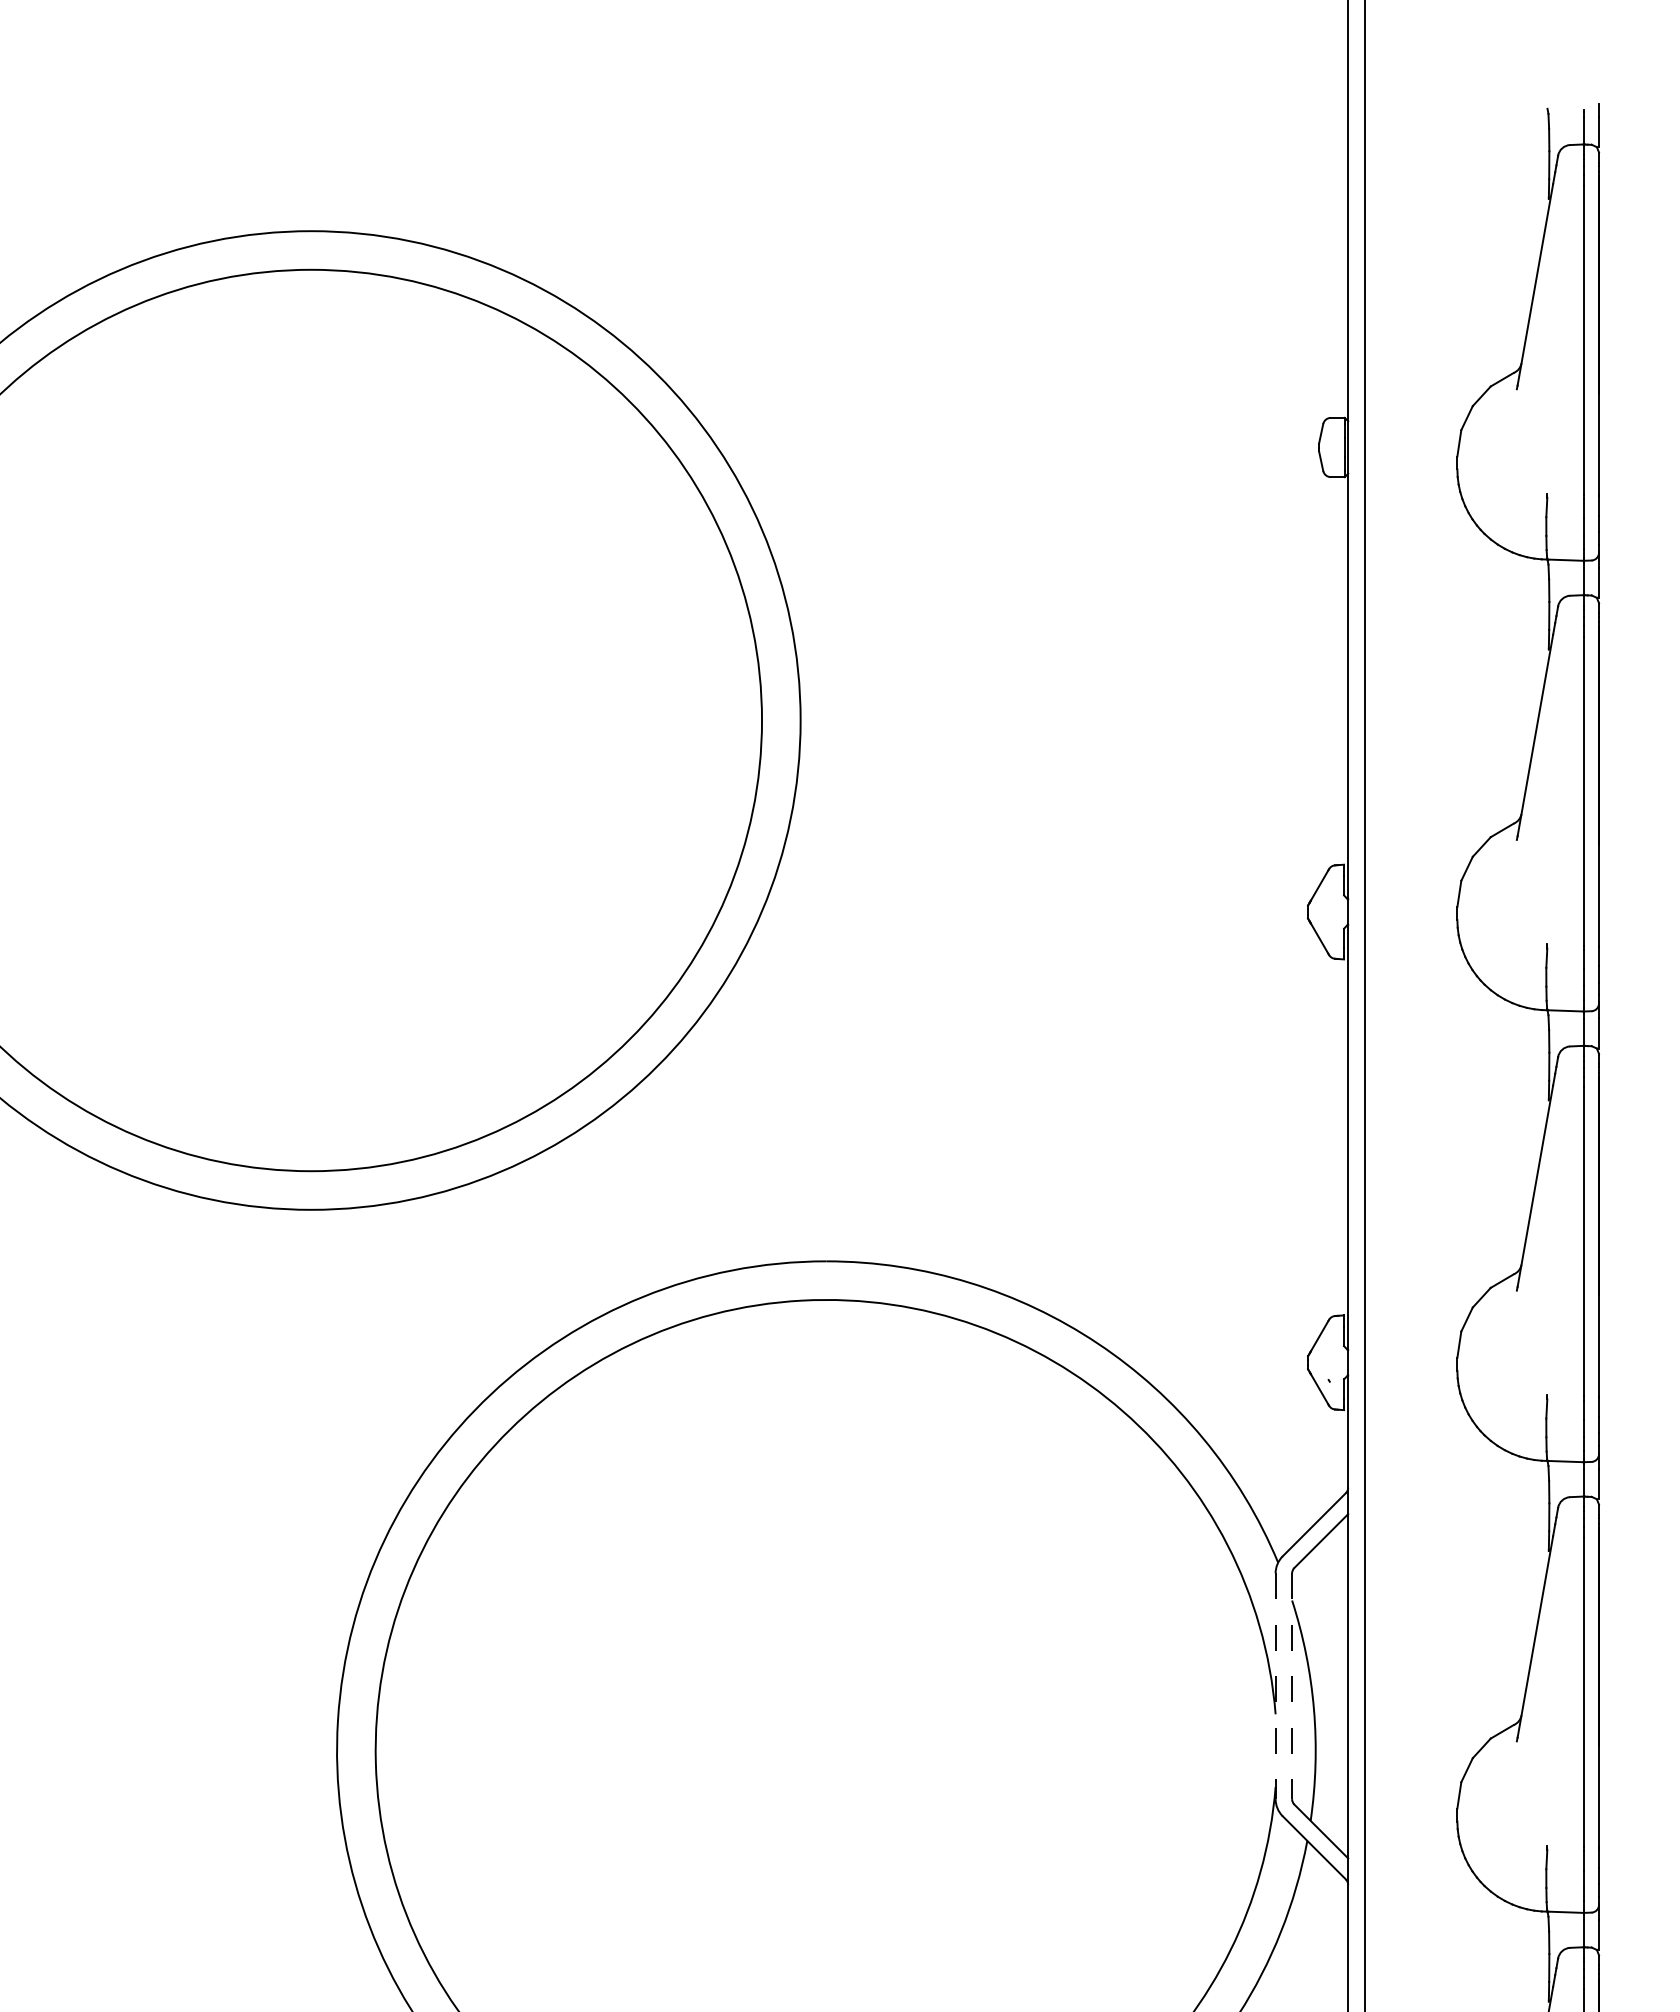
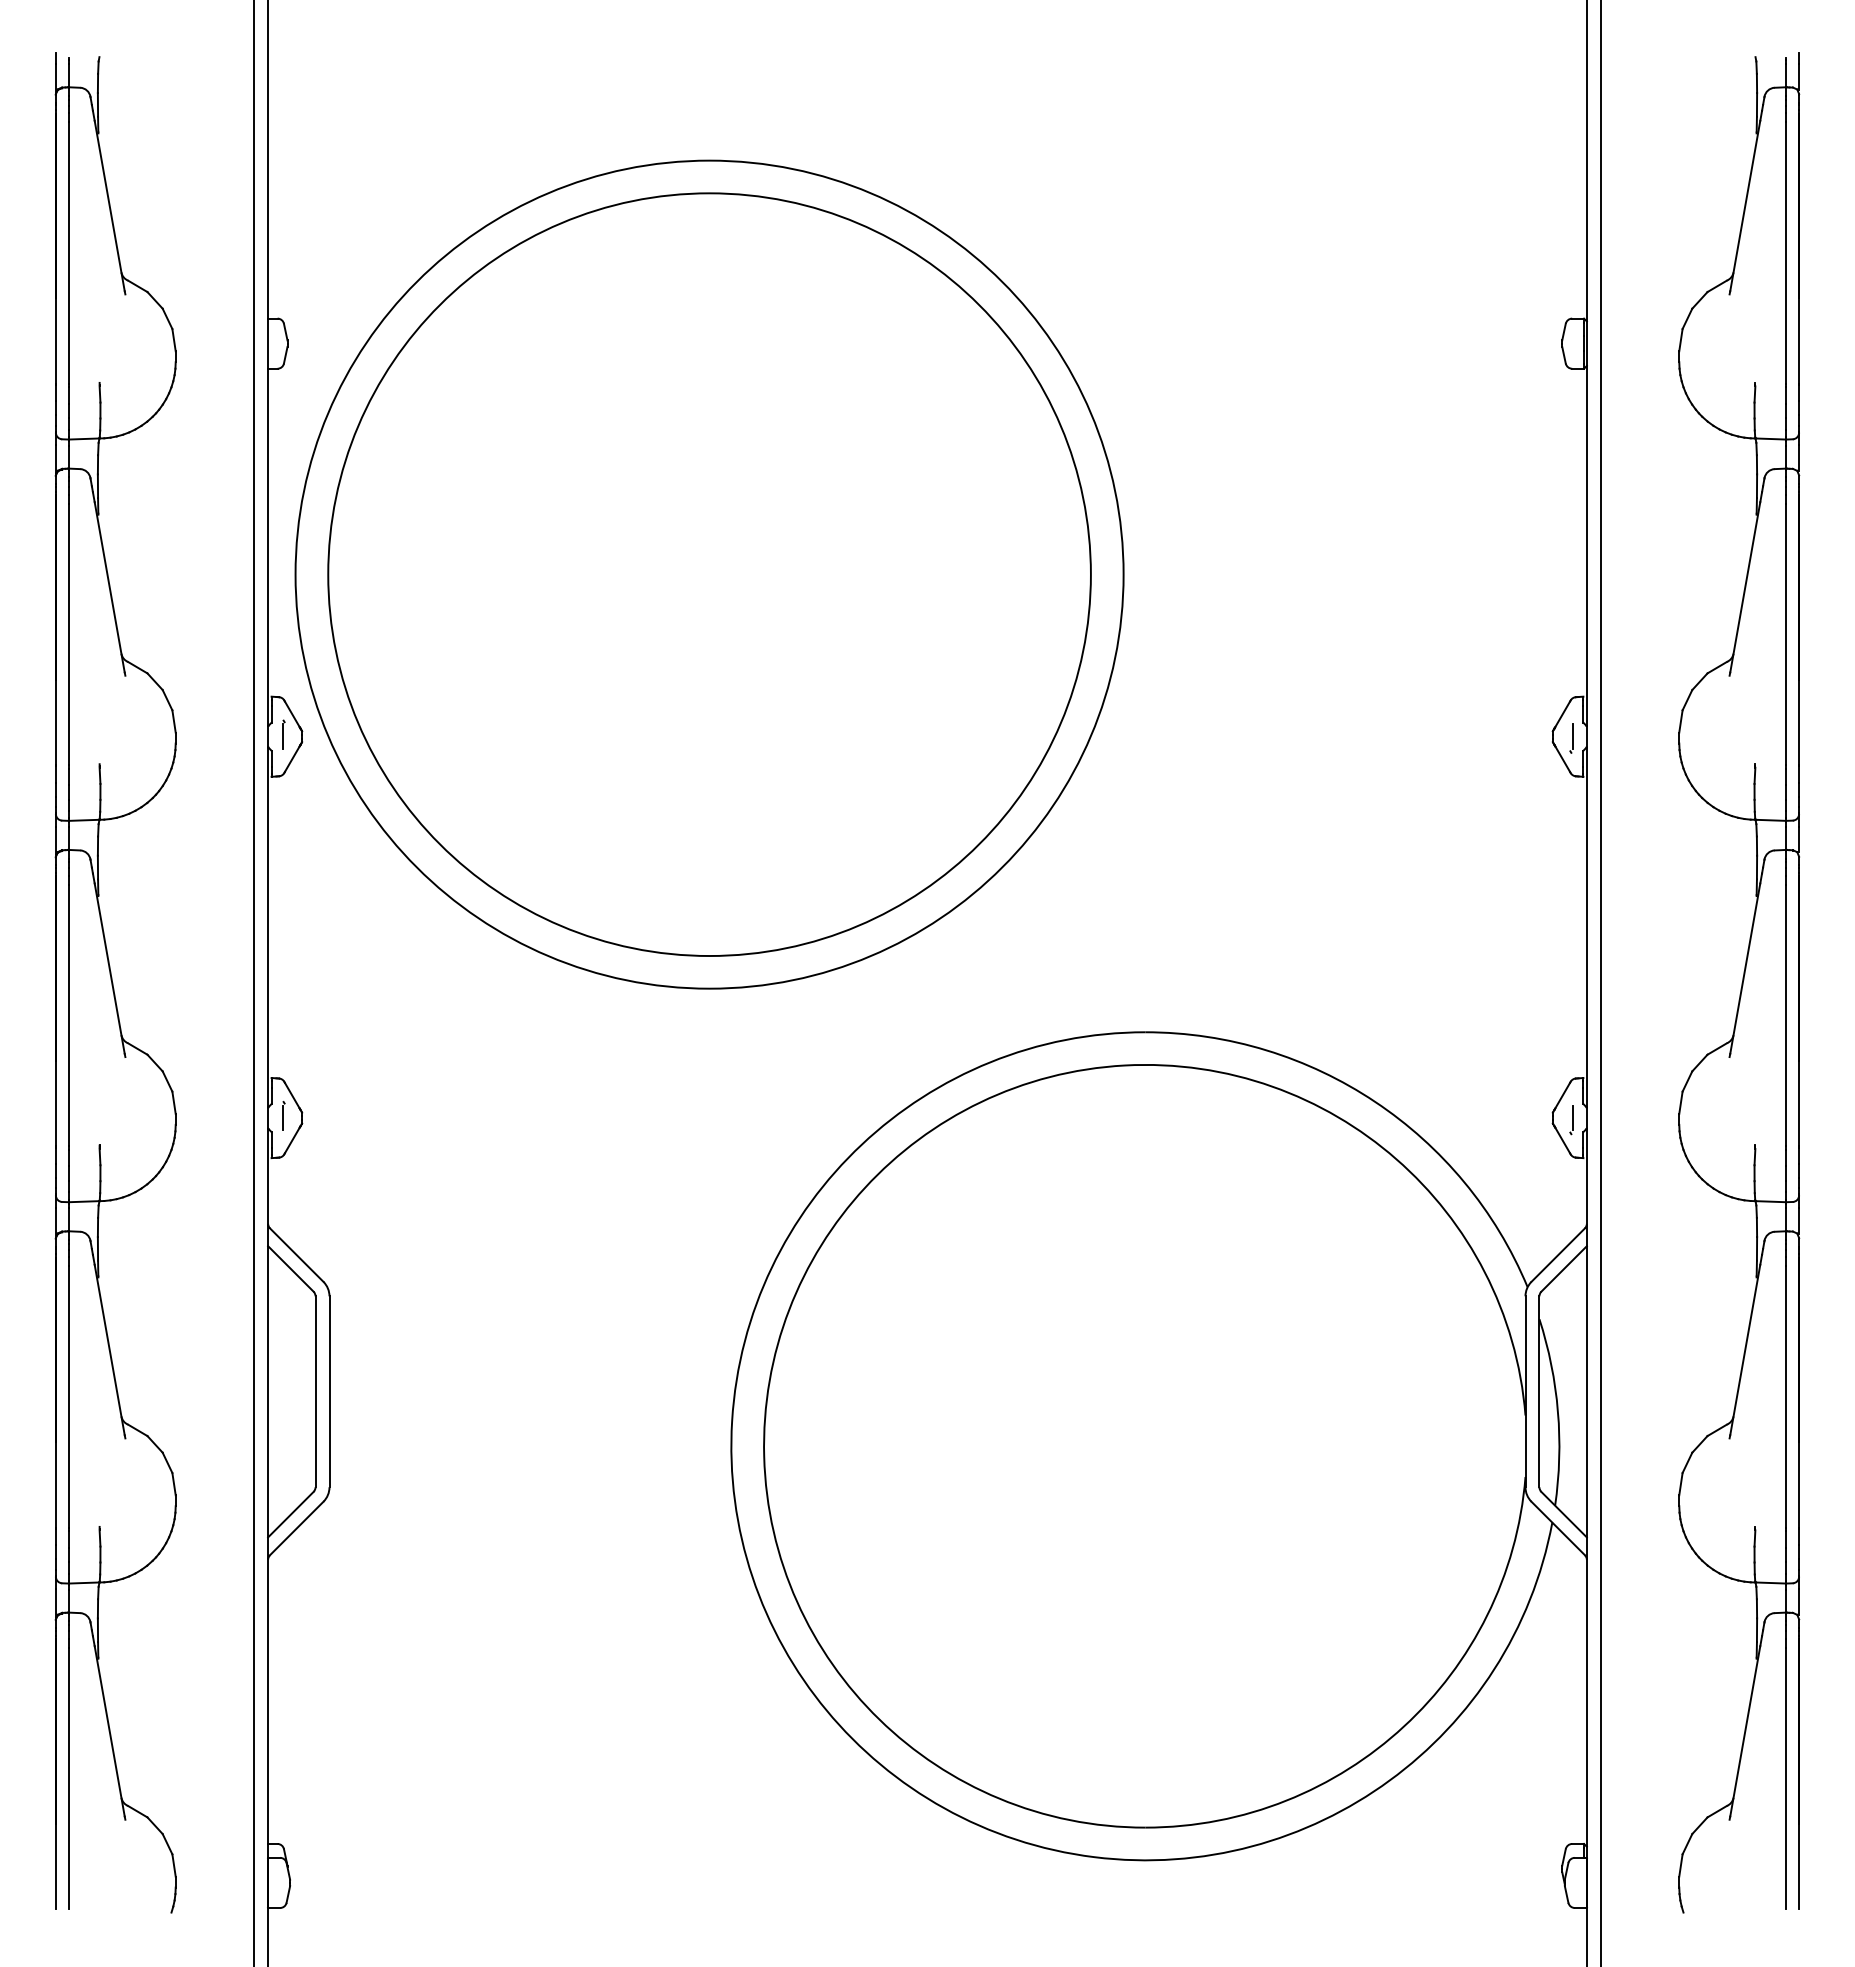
part: (1330, 914) -> (1571, 738), added
line: (1331, 1362) -> (1572, 1117), added
line: (1275, 1687) -> (1525, 1392), dashed -> solid
line: (1292, 1687) -> (1539, 1392), dashed -> solid

